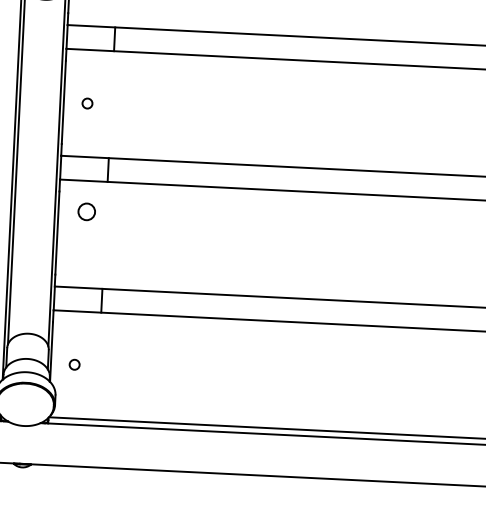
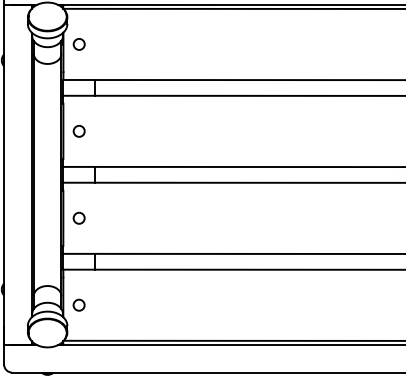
circle: (86, 103) -> (78, 131), size x1.67
circle: (85, 210) -> (78, 217), moved
circle: (73, 363) -> (78, 304), size x1.67

